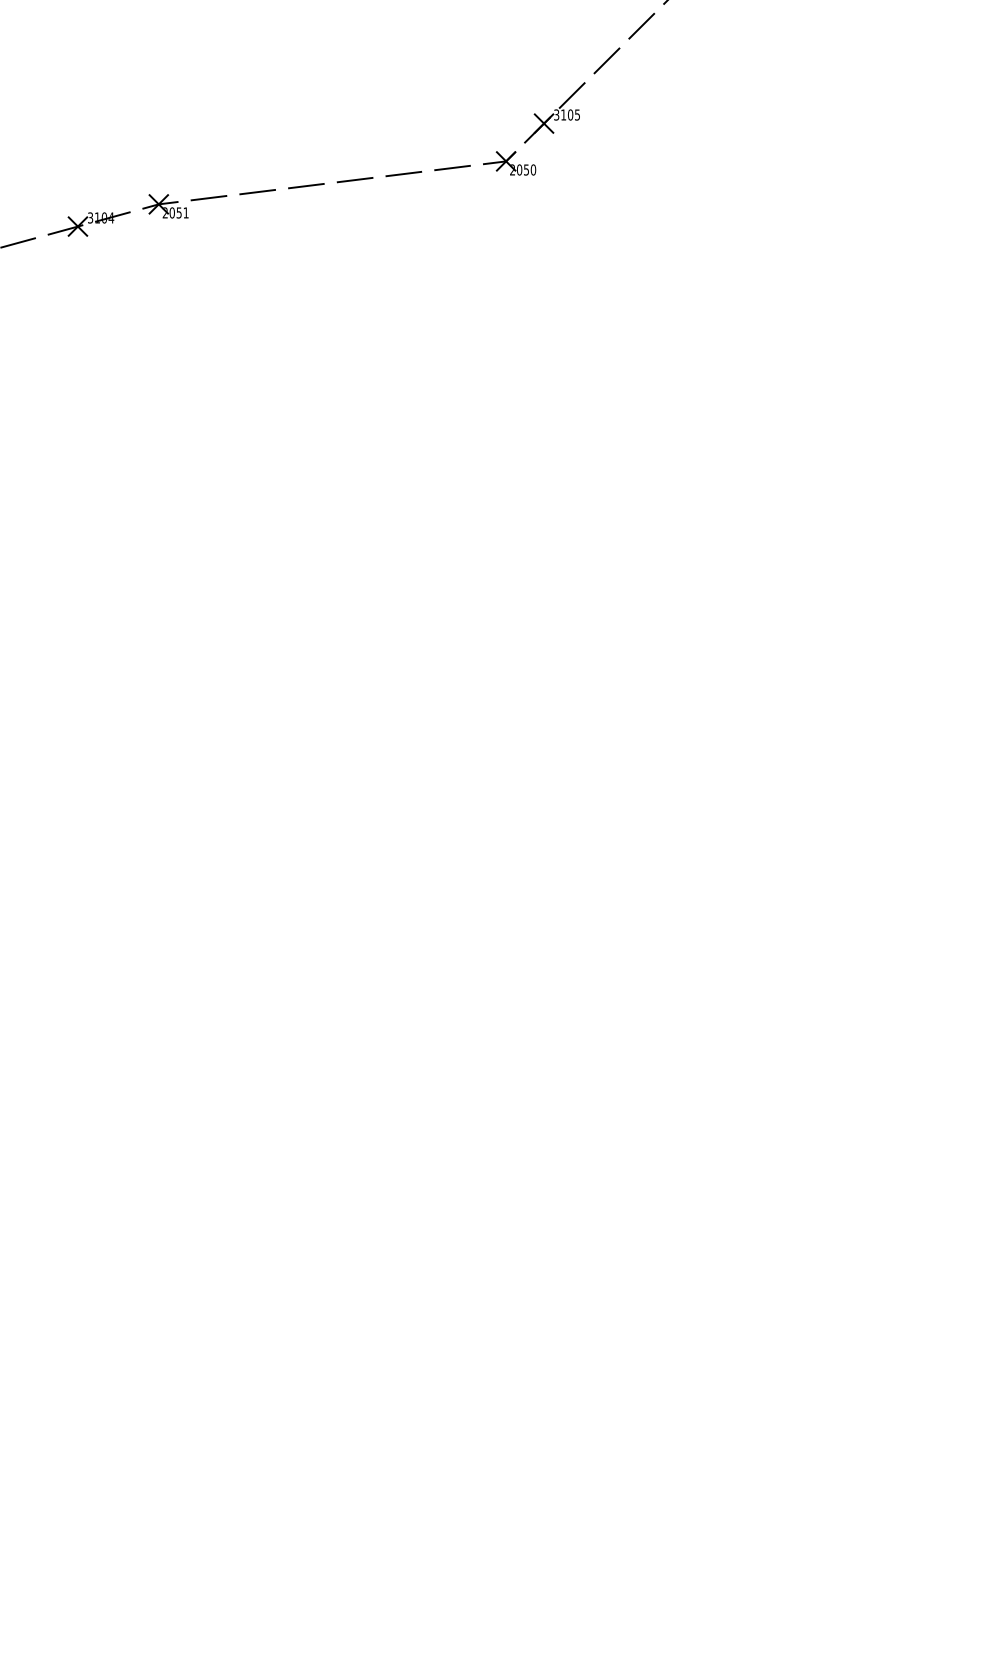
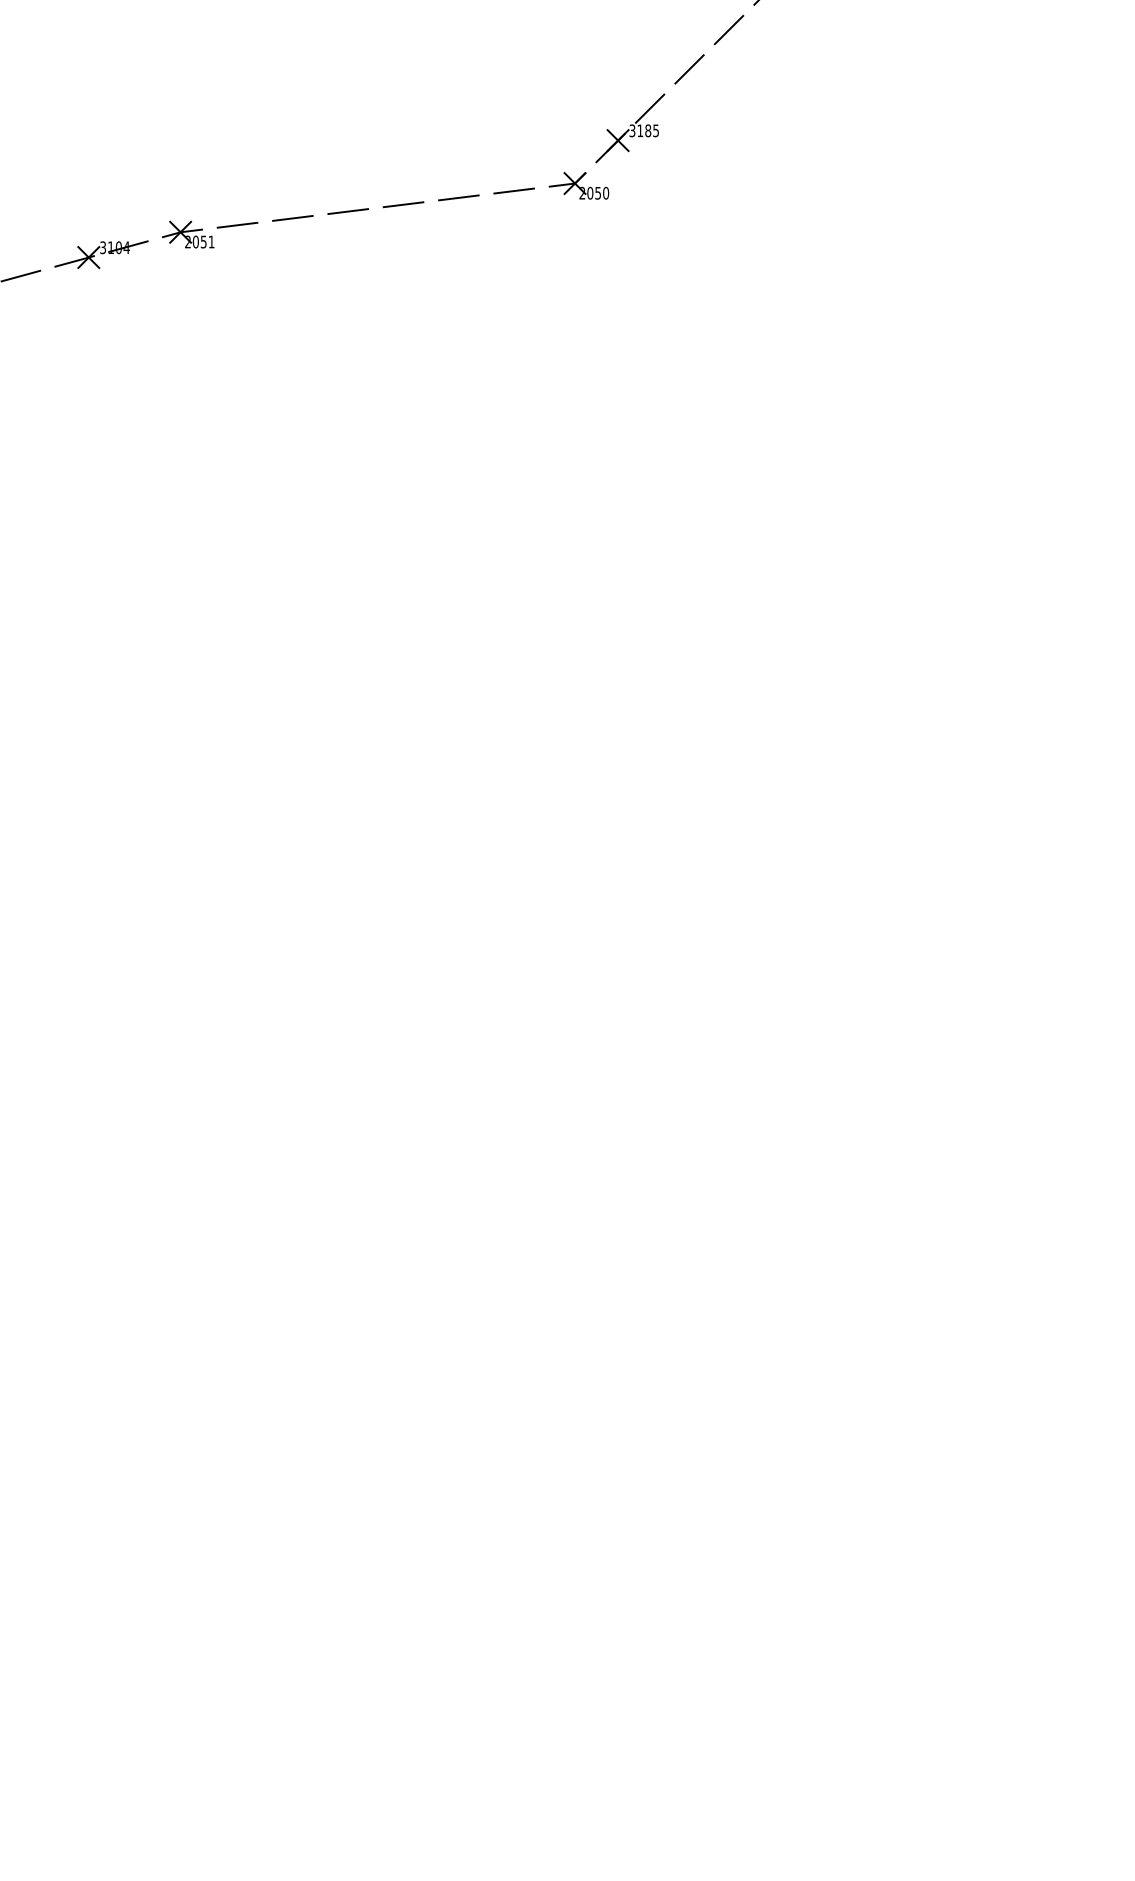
text: (570, 114) -> (648, 130), 3105 -> 3185

